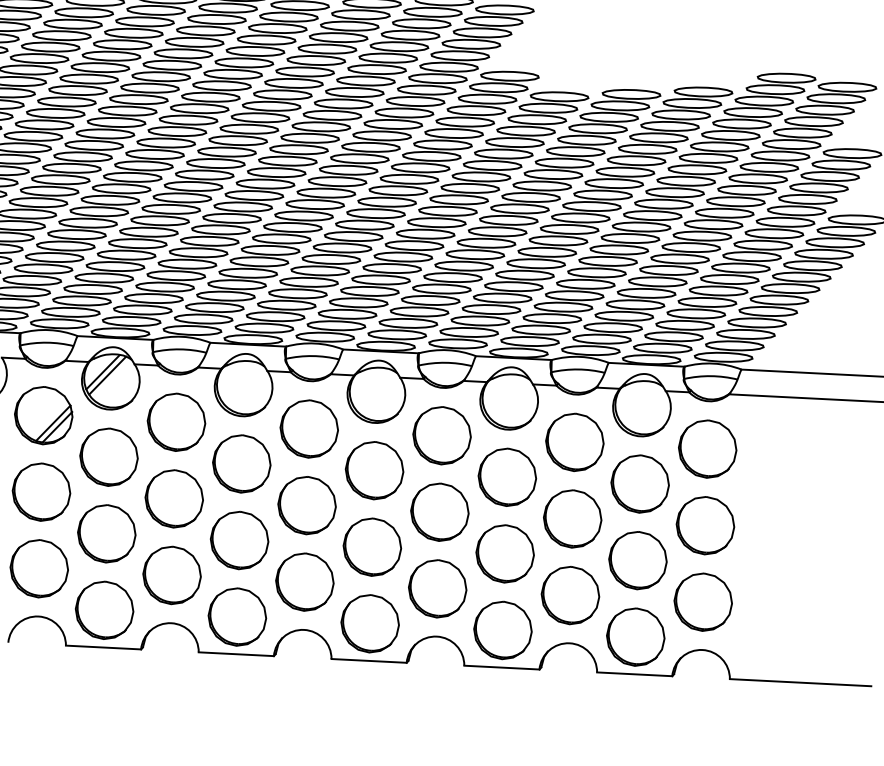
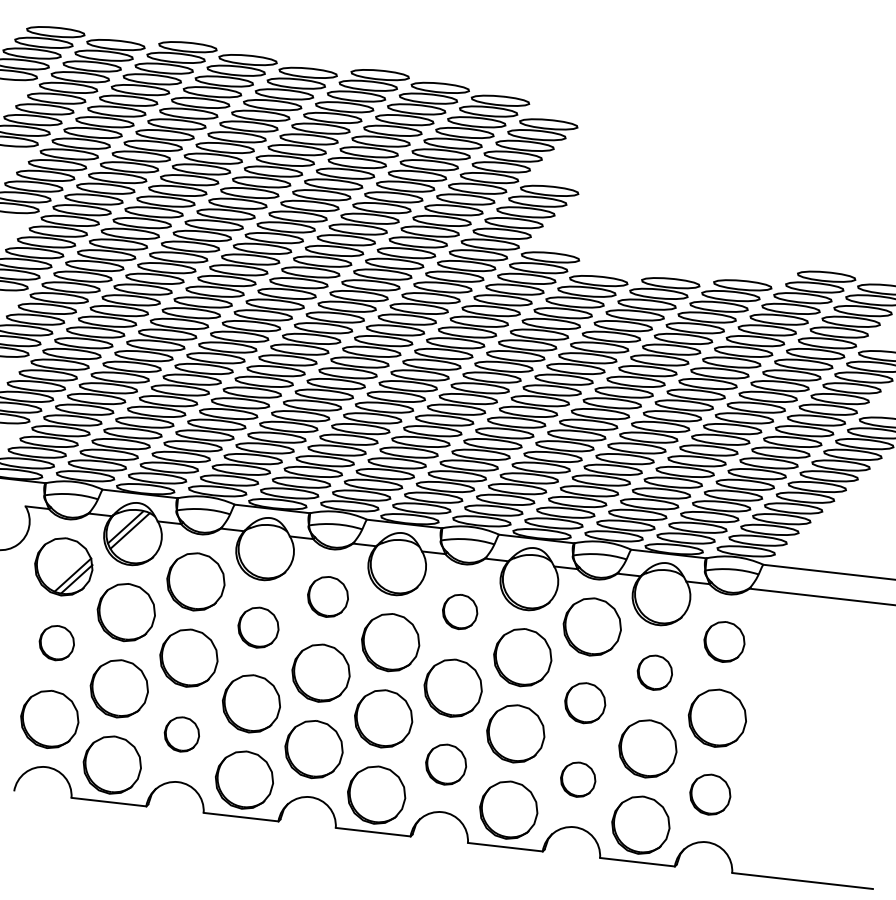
part: (308, 428) -> (327, 596), size x0.7
part: (441, 435) -> (459, 611), size x0.6
part: (707, 448) -> (724, 641), size x0.7
part: (241, 463) -> (258, 627), size x0.7
part: (639, 483) -> (654, 672), size x0.6
part: (41, 491) -> (56, 642), size x0.6
part: (571, 518) -> (584, 702), size x0.7
part: (171, 575) -> (181, 734), size x0.6
part: (436, 588) -> (445, 764), size x0.7
part: (569, 595) -> (577, 779), size x0.6
part: (702, 602) -> (709, 794), size x0.7

